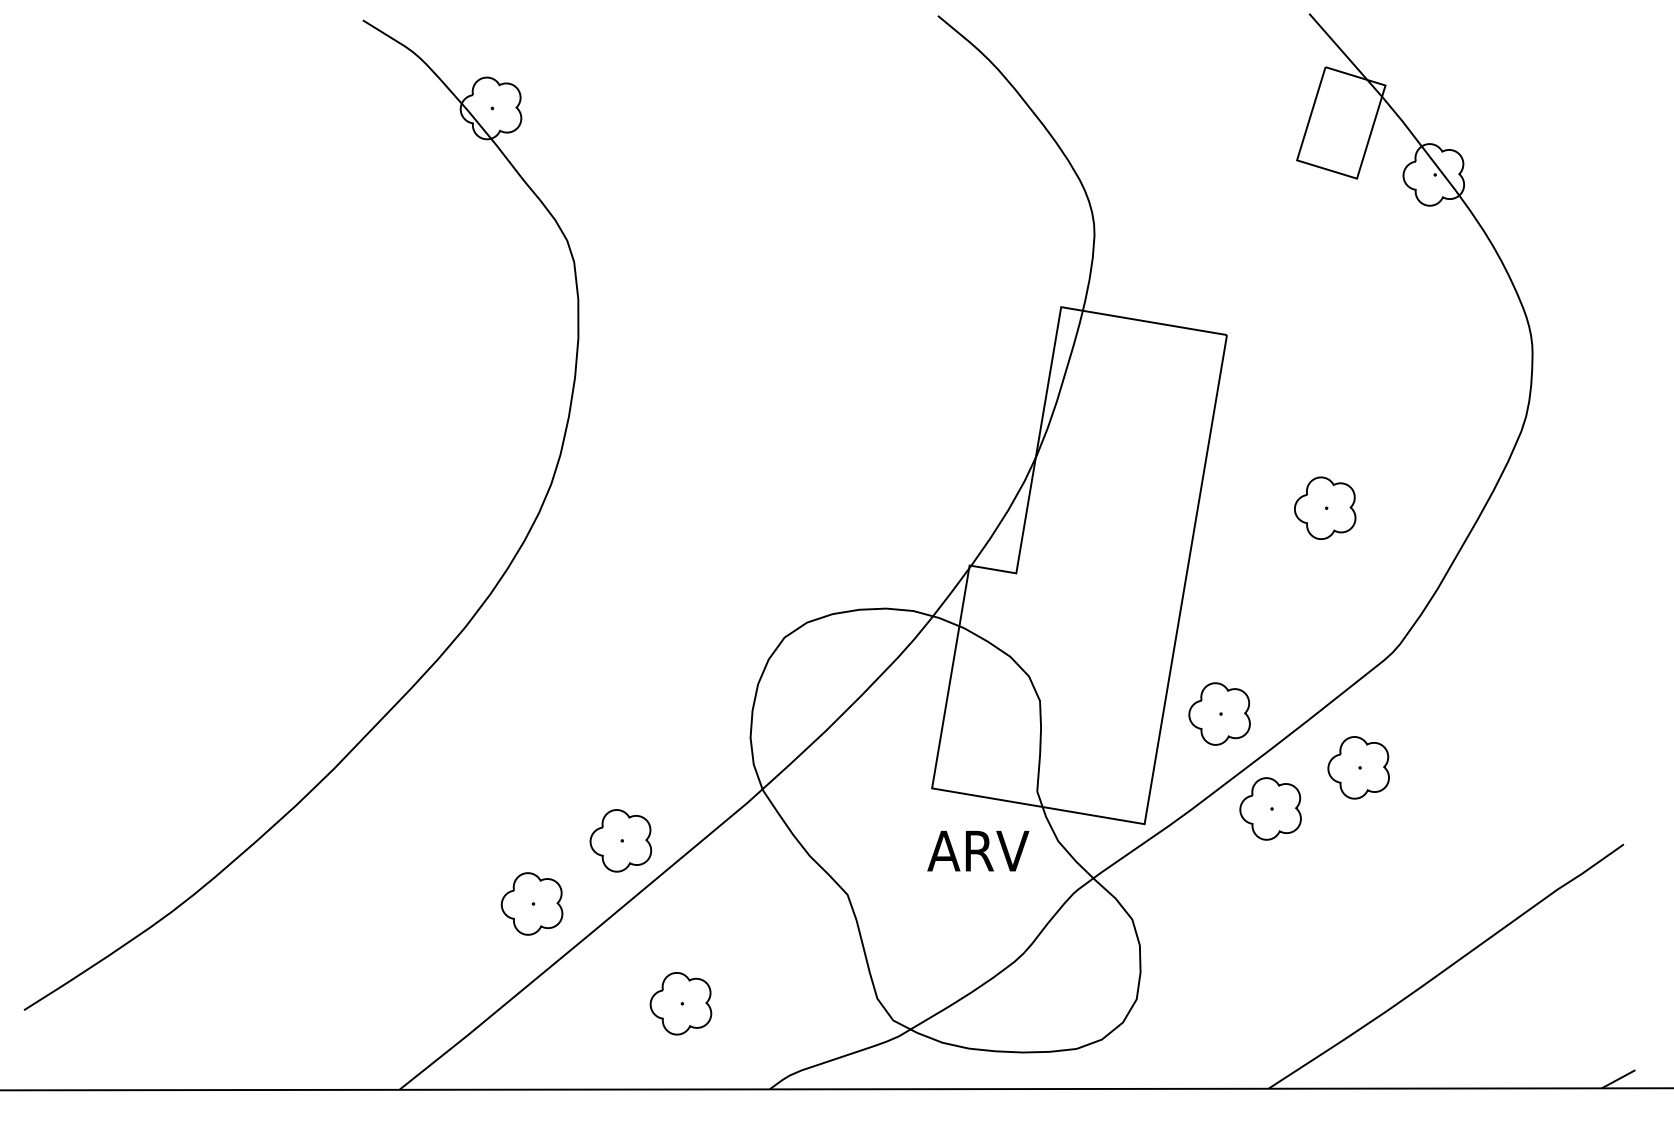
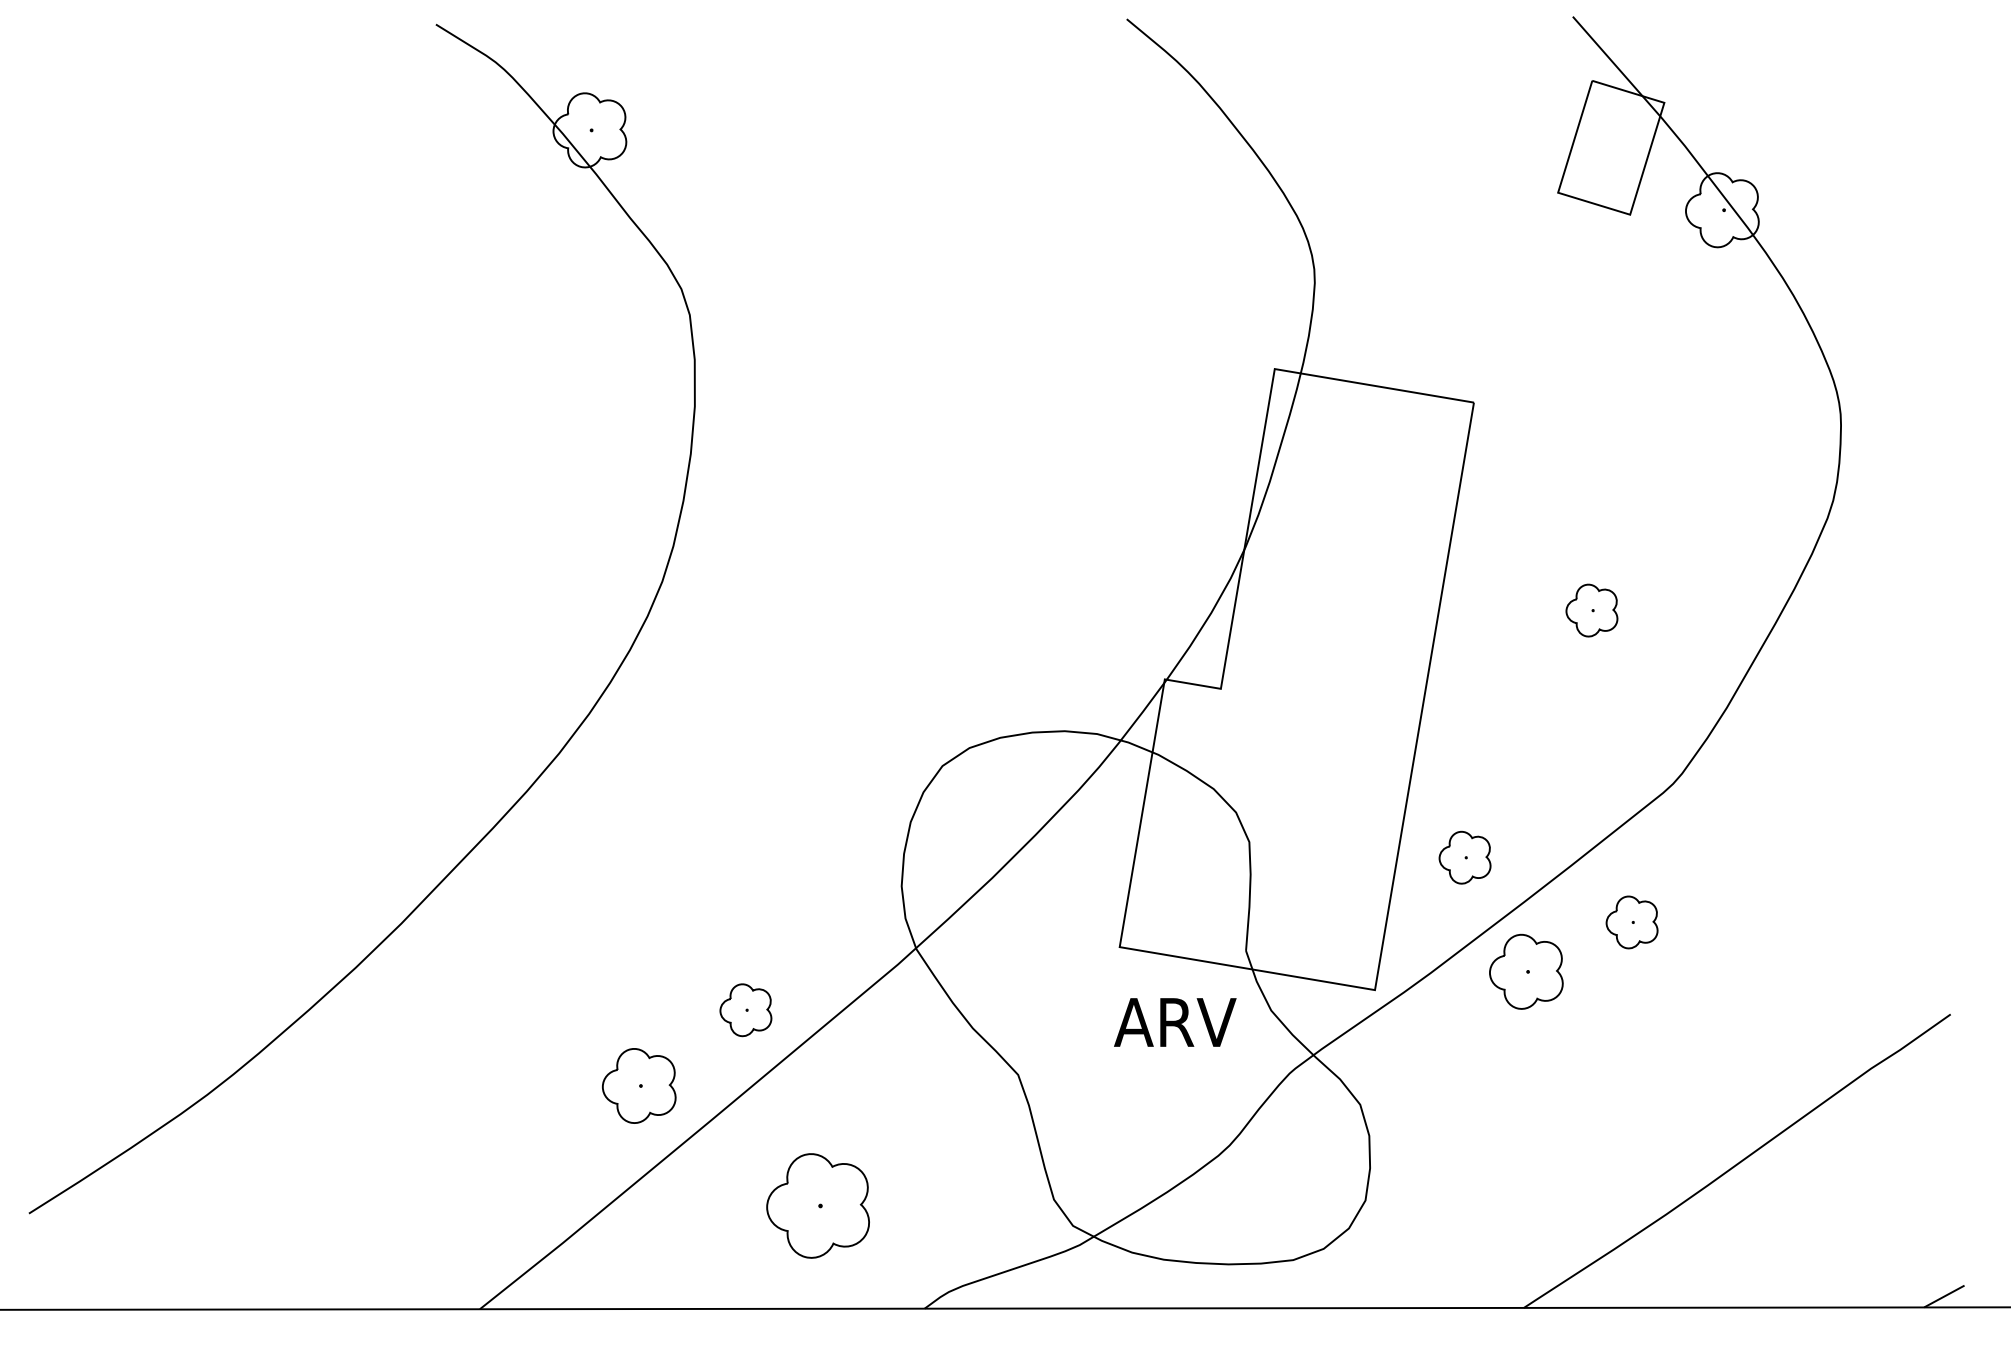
part: (1324, 508) -> (1591, 610), size x0.7
part: (1219, 713) -> (1464, 857), size x0.7
part: (1358, 767) -> (1631, 922), size x0.7
part: (620, 841) -> (745, 1010), size x0.7
part: (680, 1003) -> (817, 1205), size x1.4

